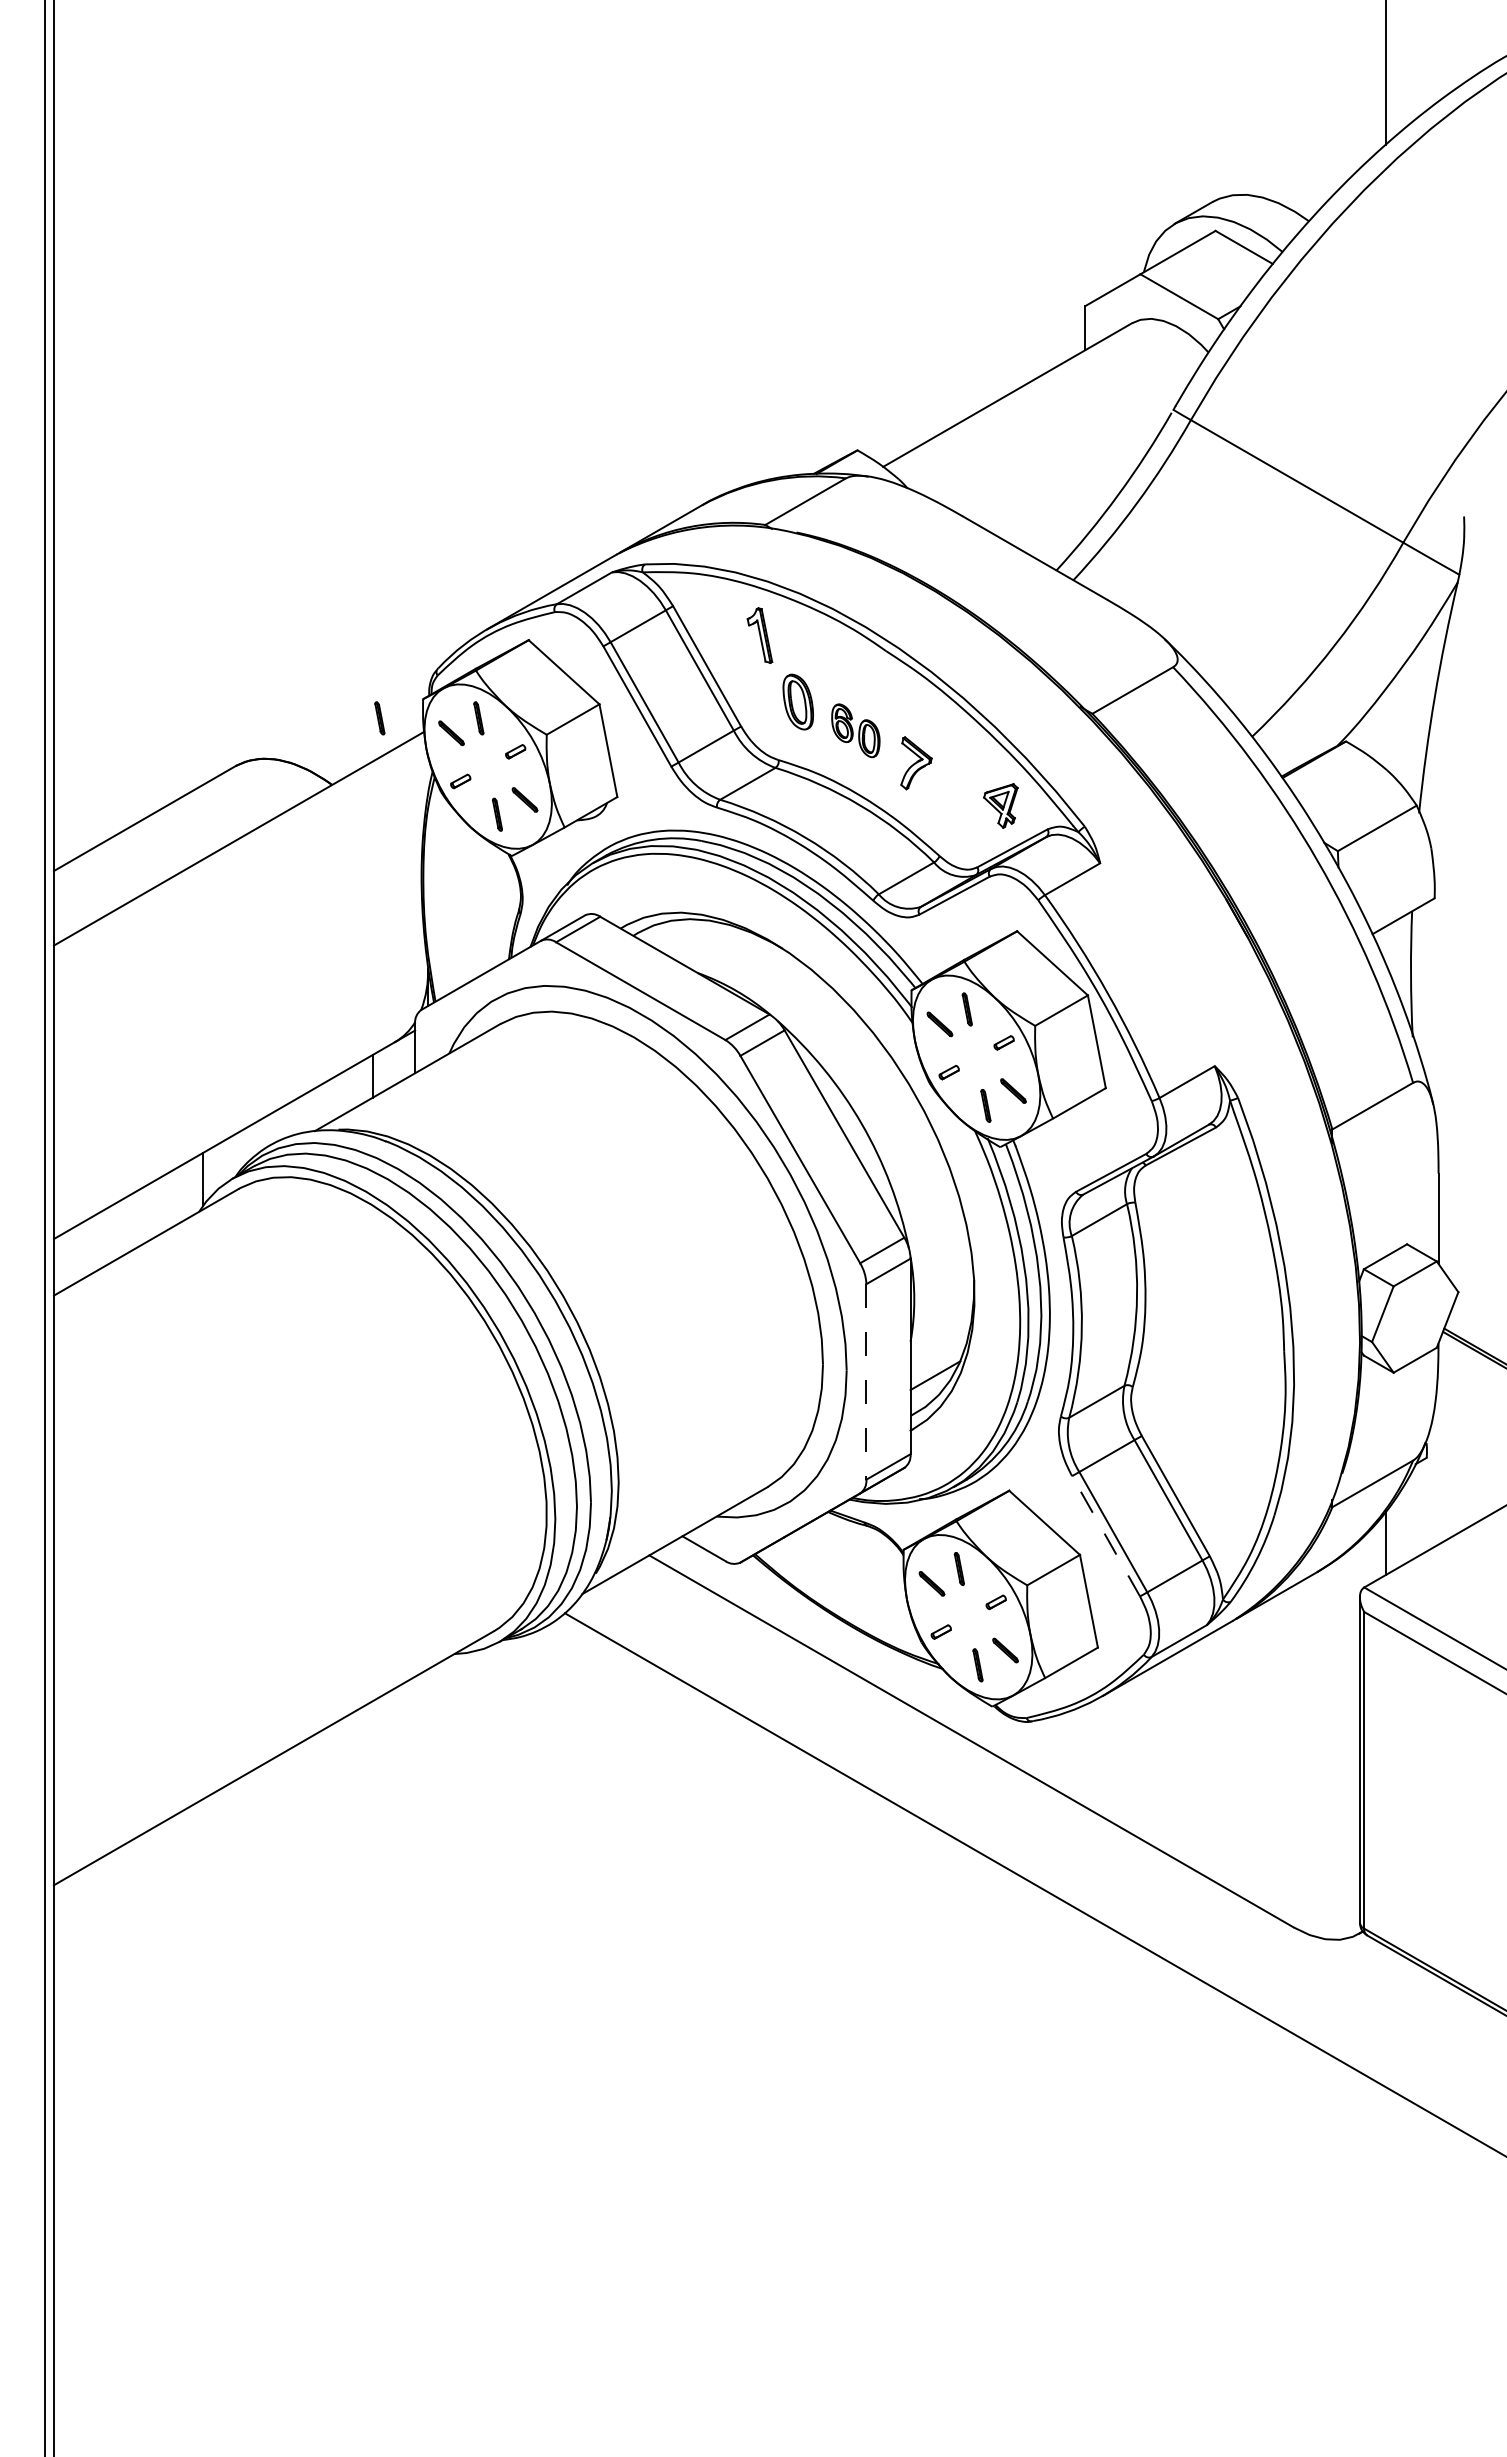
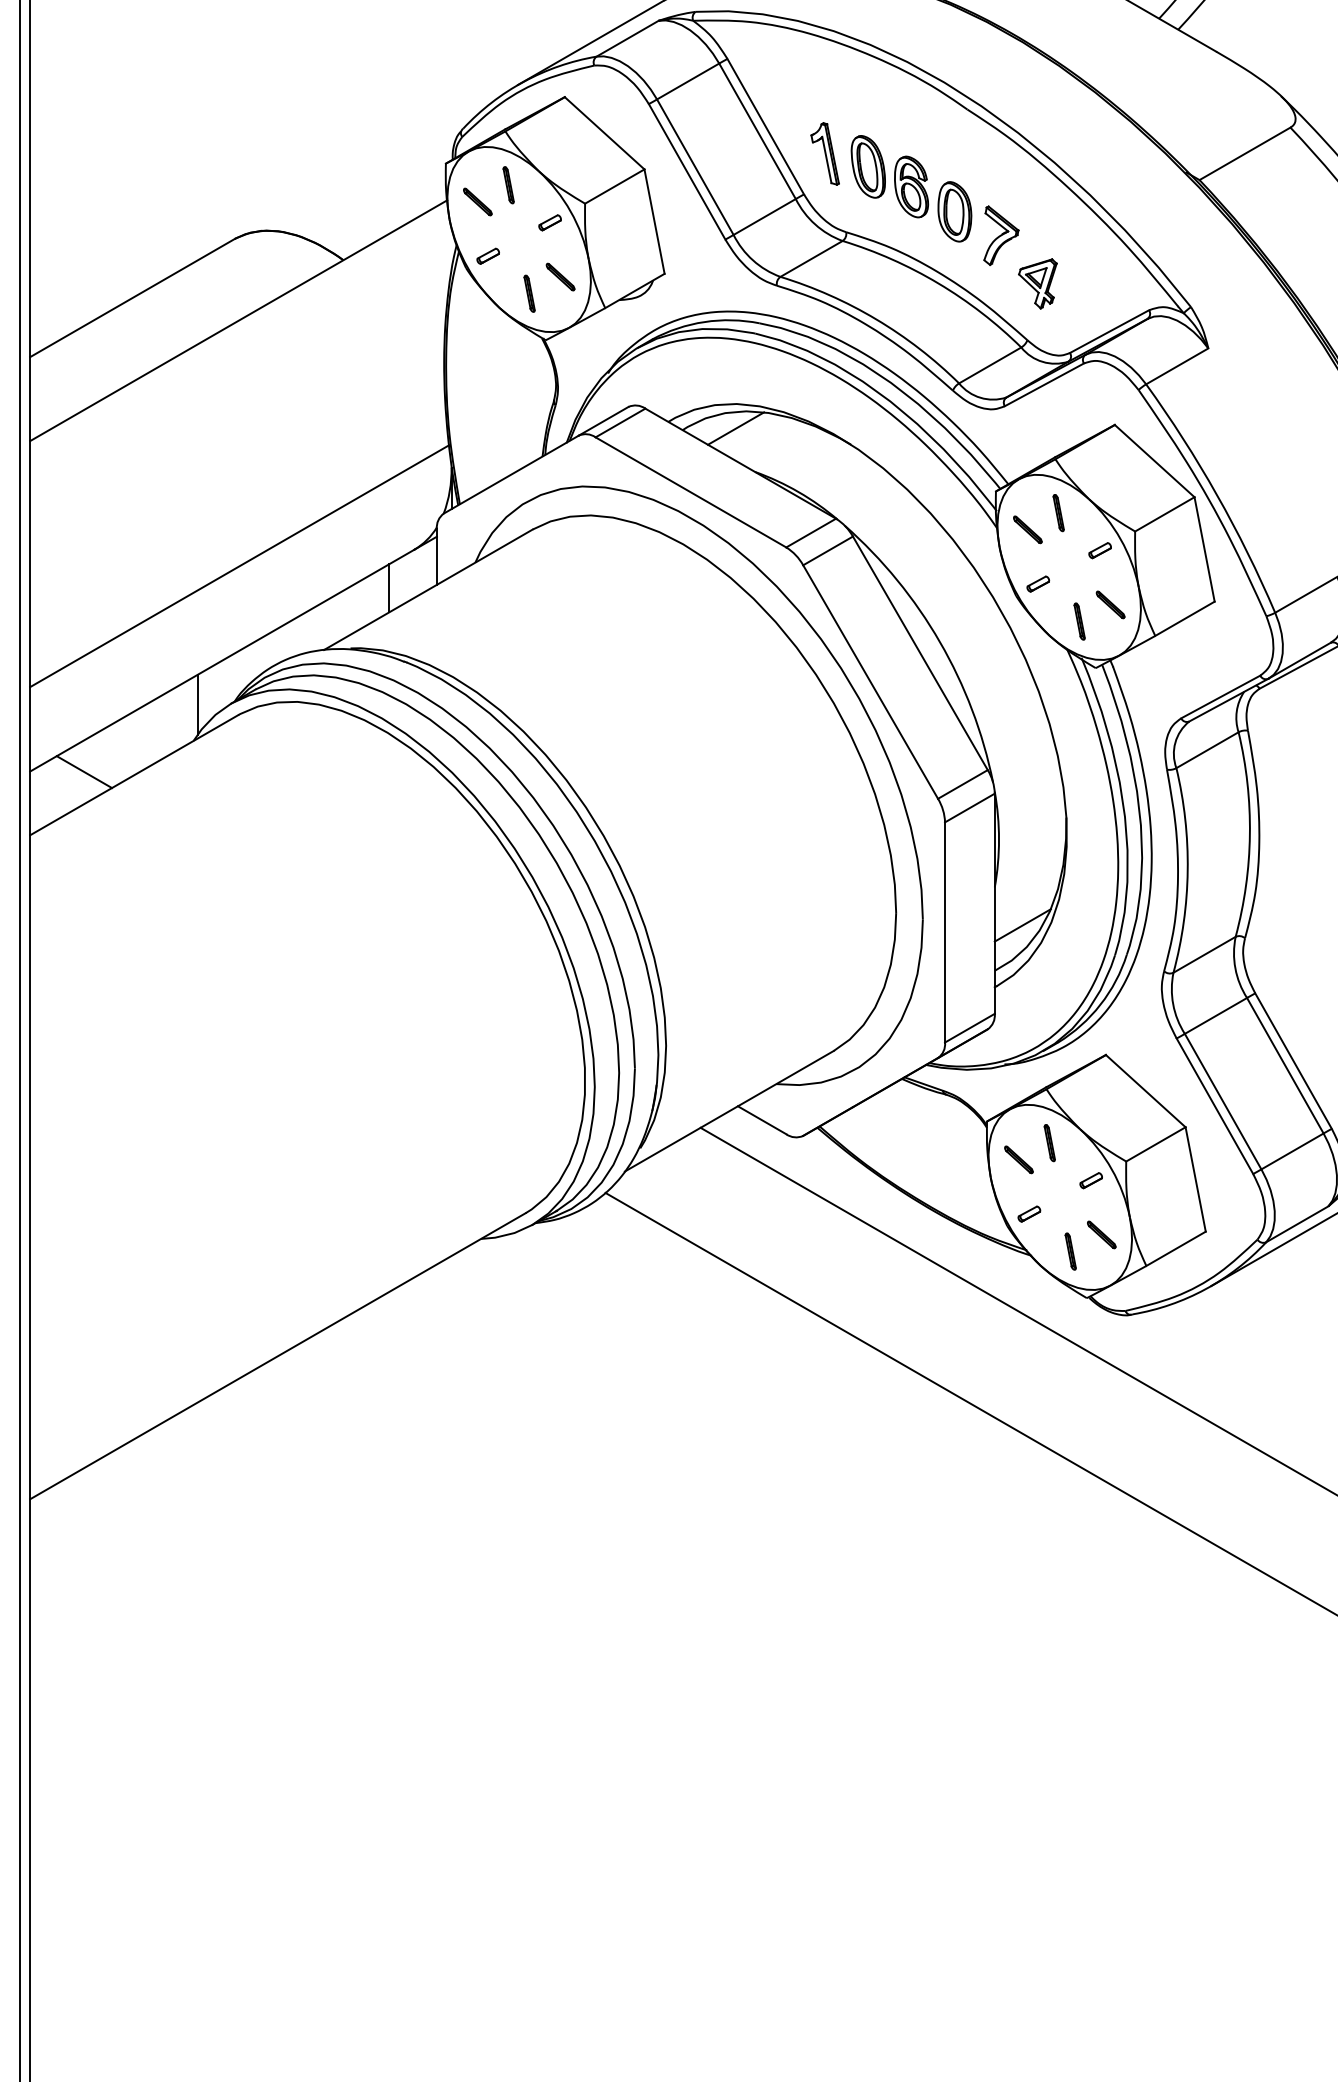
part: (759, 635) -> (824, 153), moved
part: (379, 718) -> (396, 185), removed
part: (855, 730) -> (932, 198), size x1.43
part: (1000, 805) -> (1037, 283), moved
line: (680, 934) -> (735, 428), added
line: (239, 1056) -> (239, 565), added
line: (101, 1239) -> (83, 772), added
line: (866, 1381) -> (945, 931), dashed -> solid
line: (1105, 1535) -> (1214, 1105), dashed -> solid

